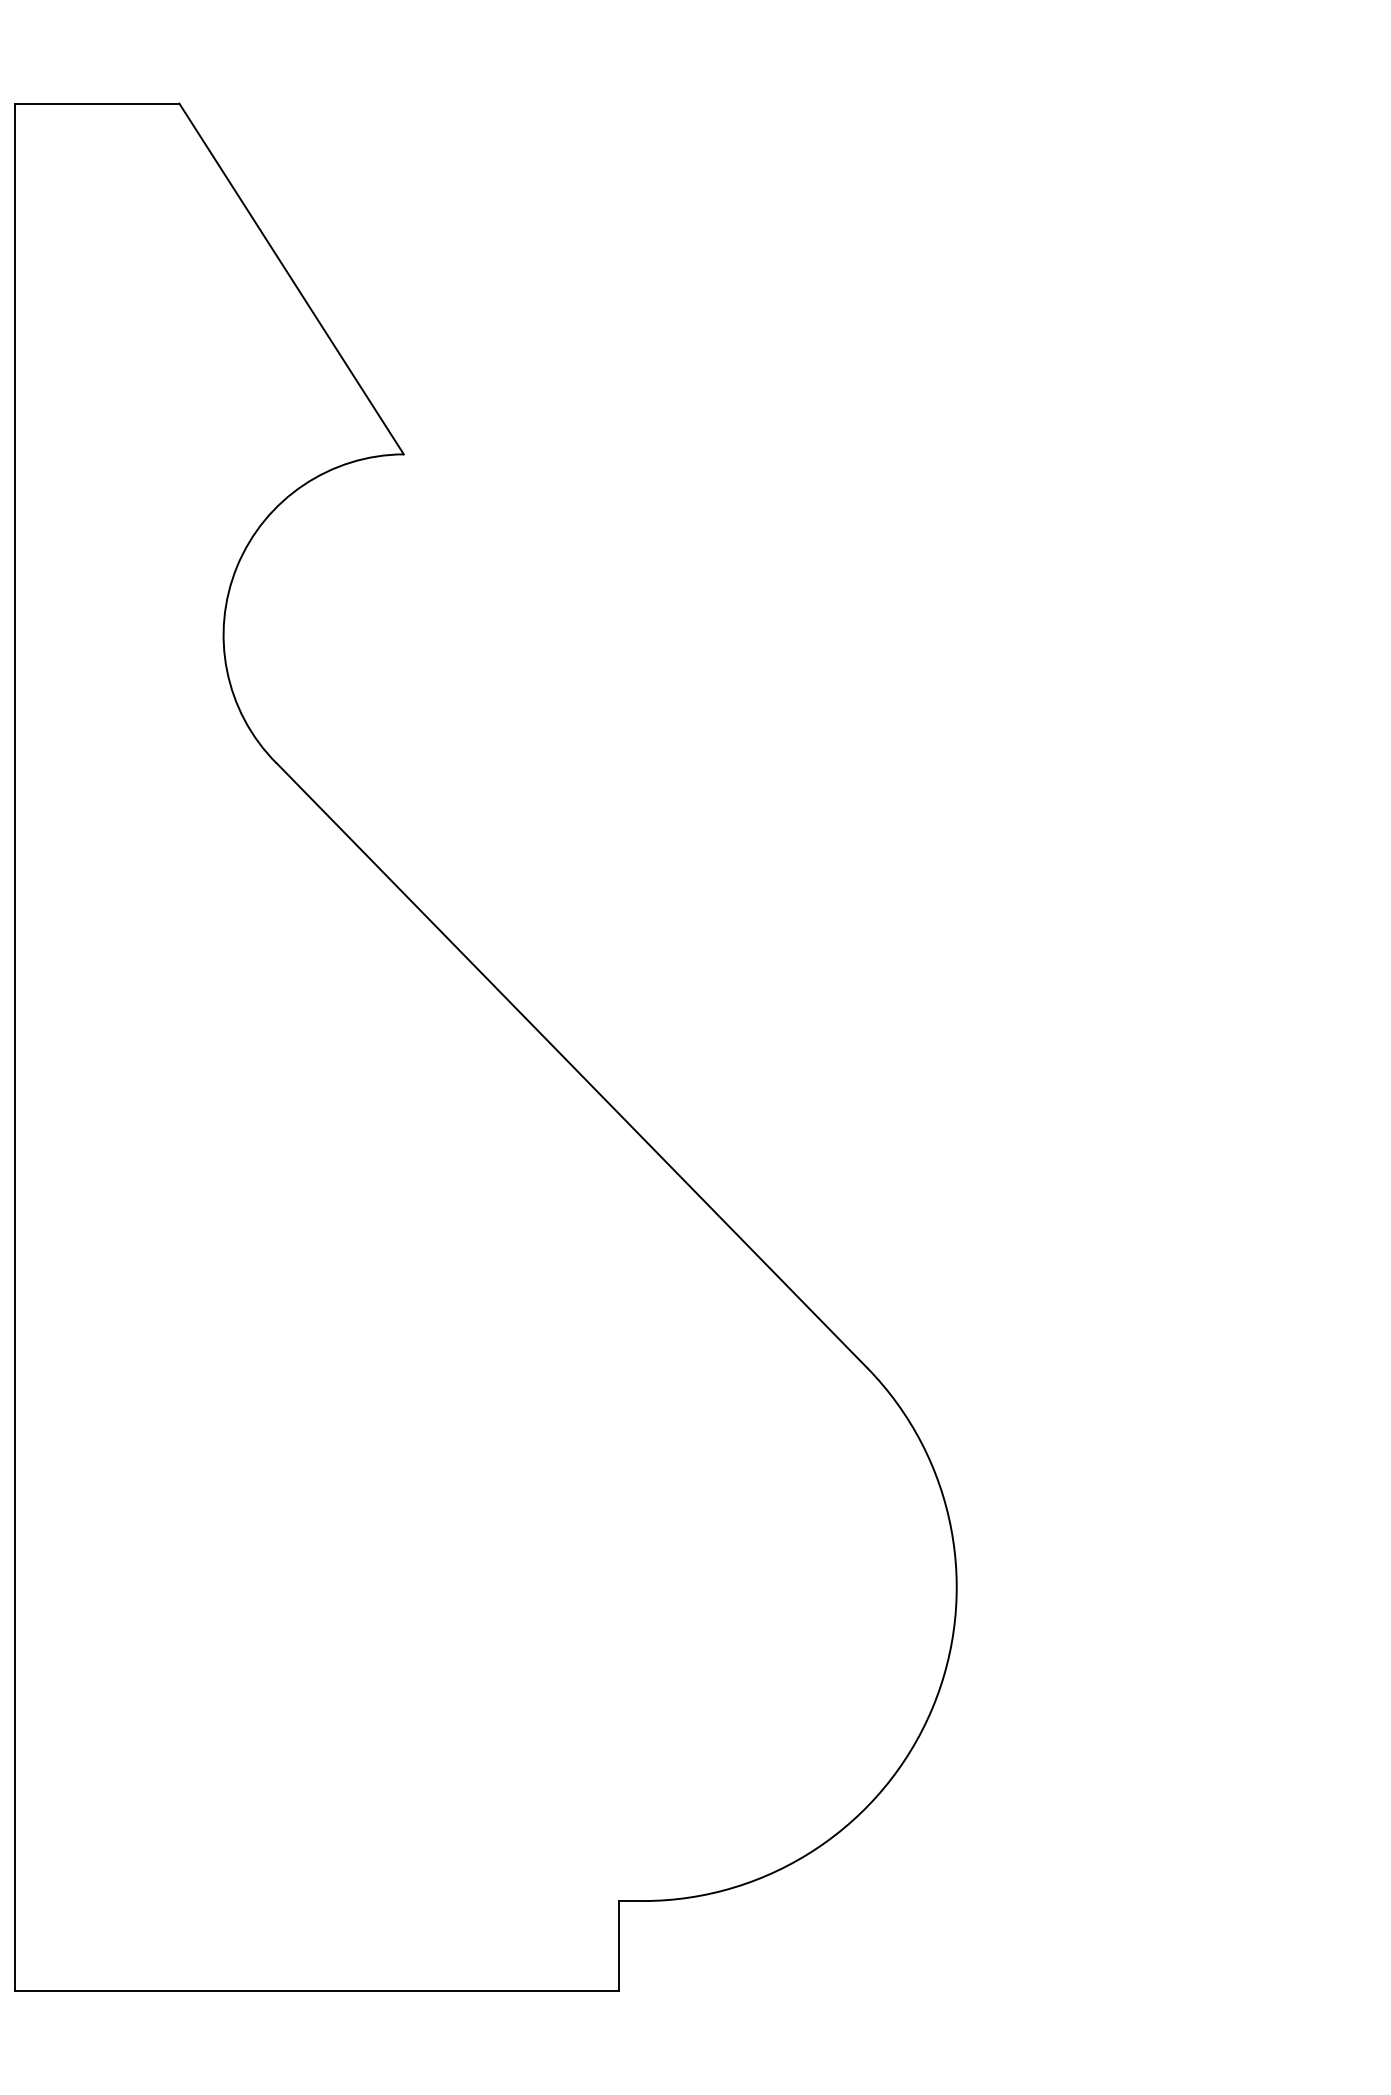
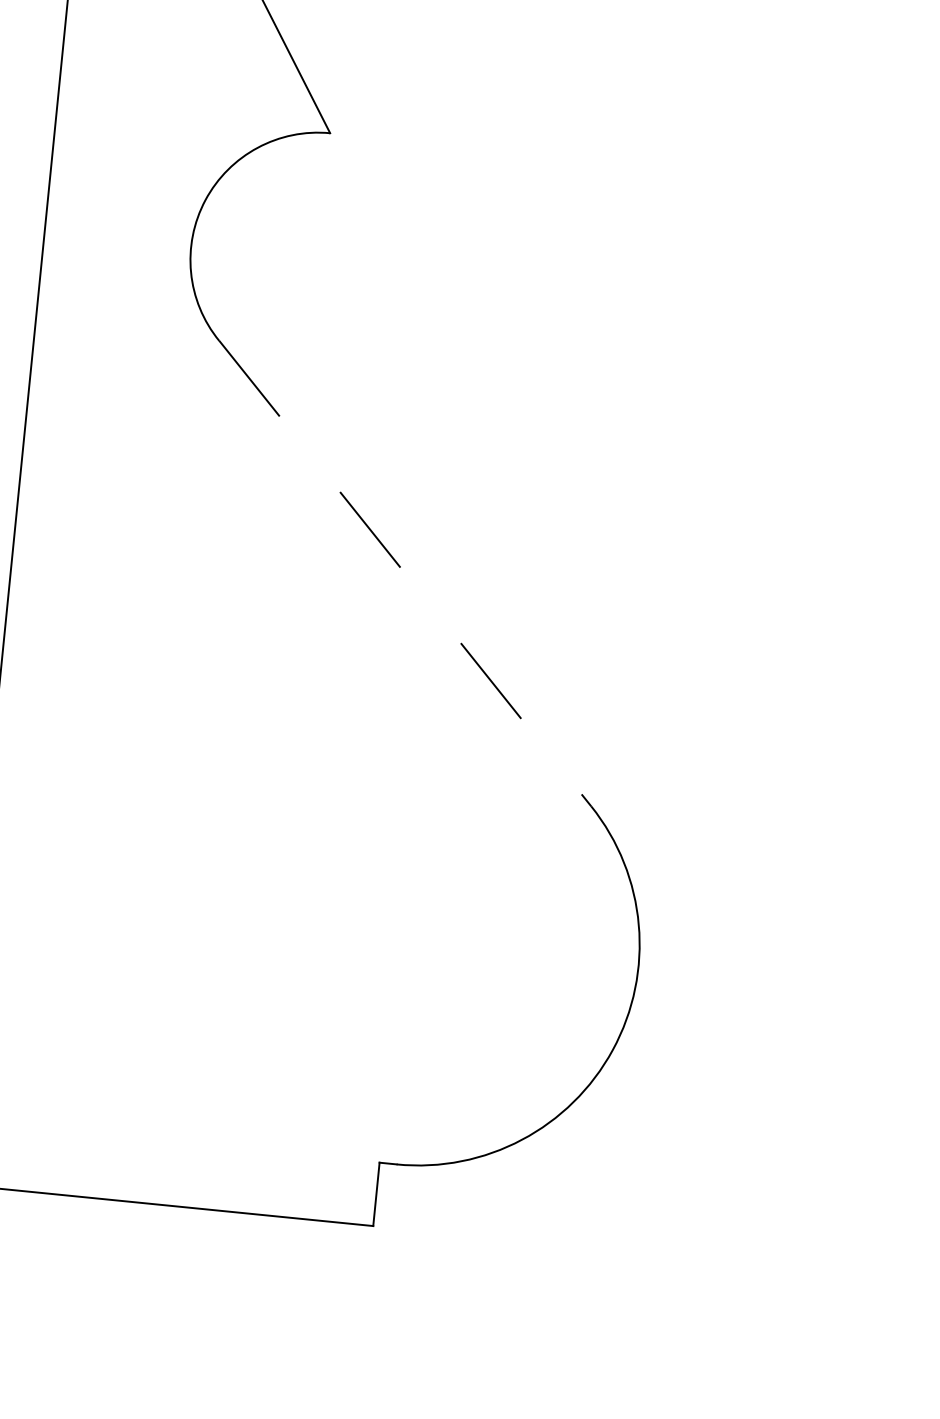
line: (571, 1065) -> (404, 573), solid -> dashed

